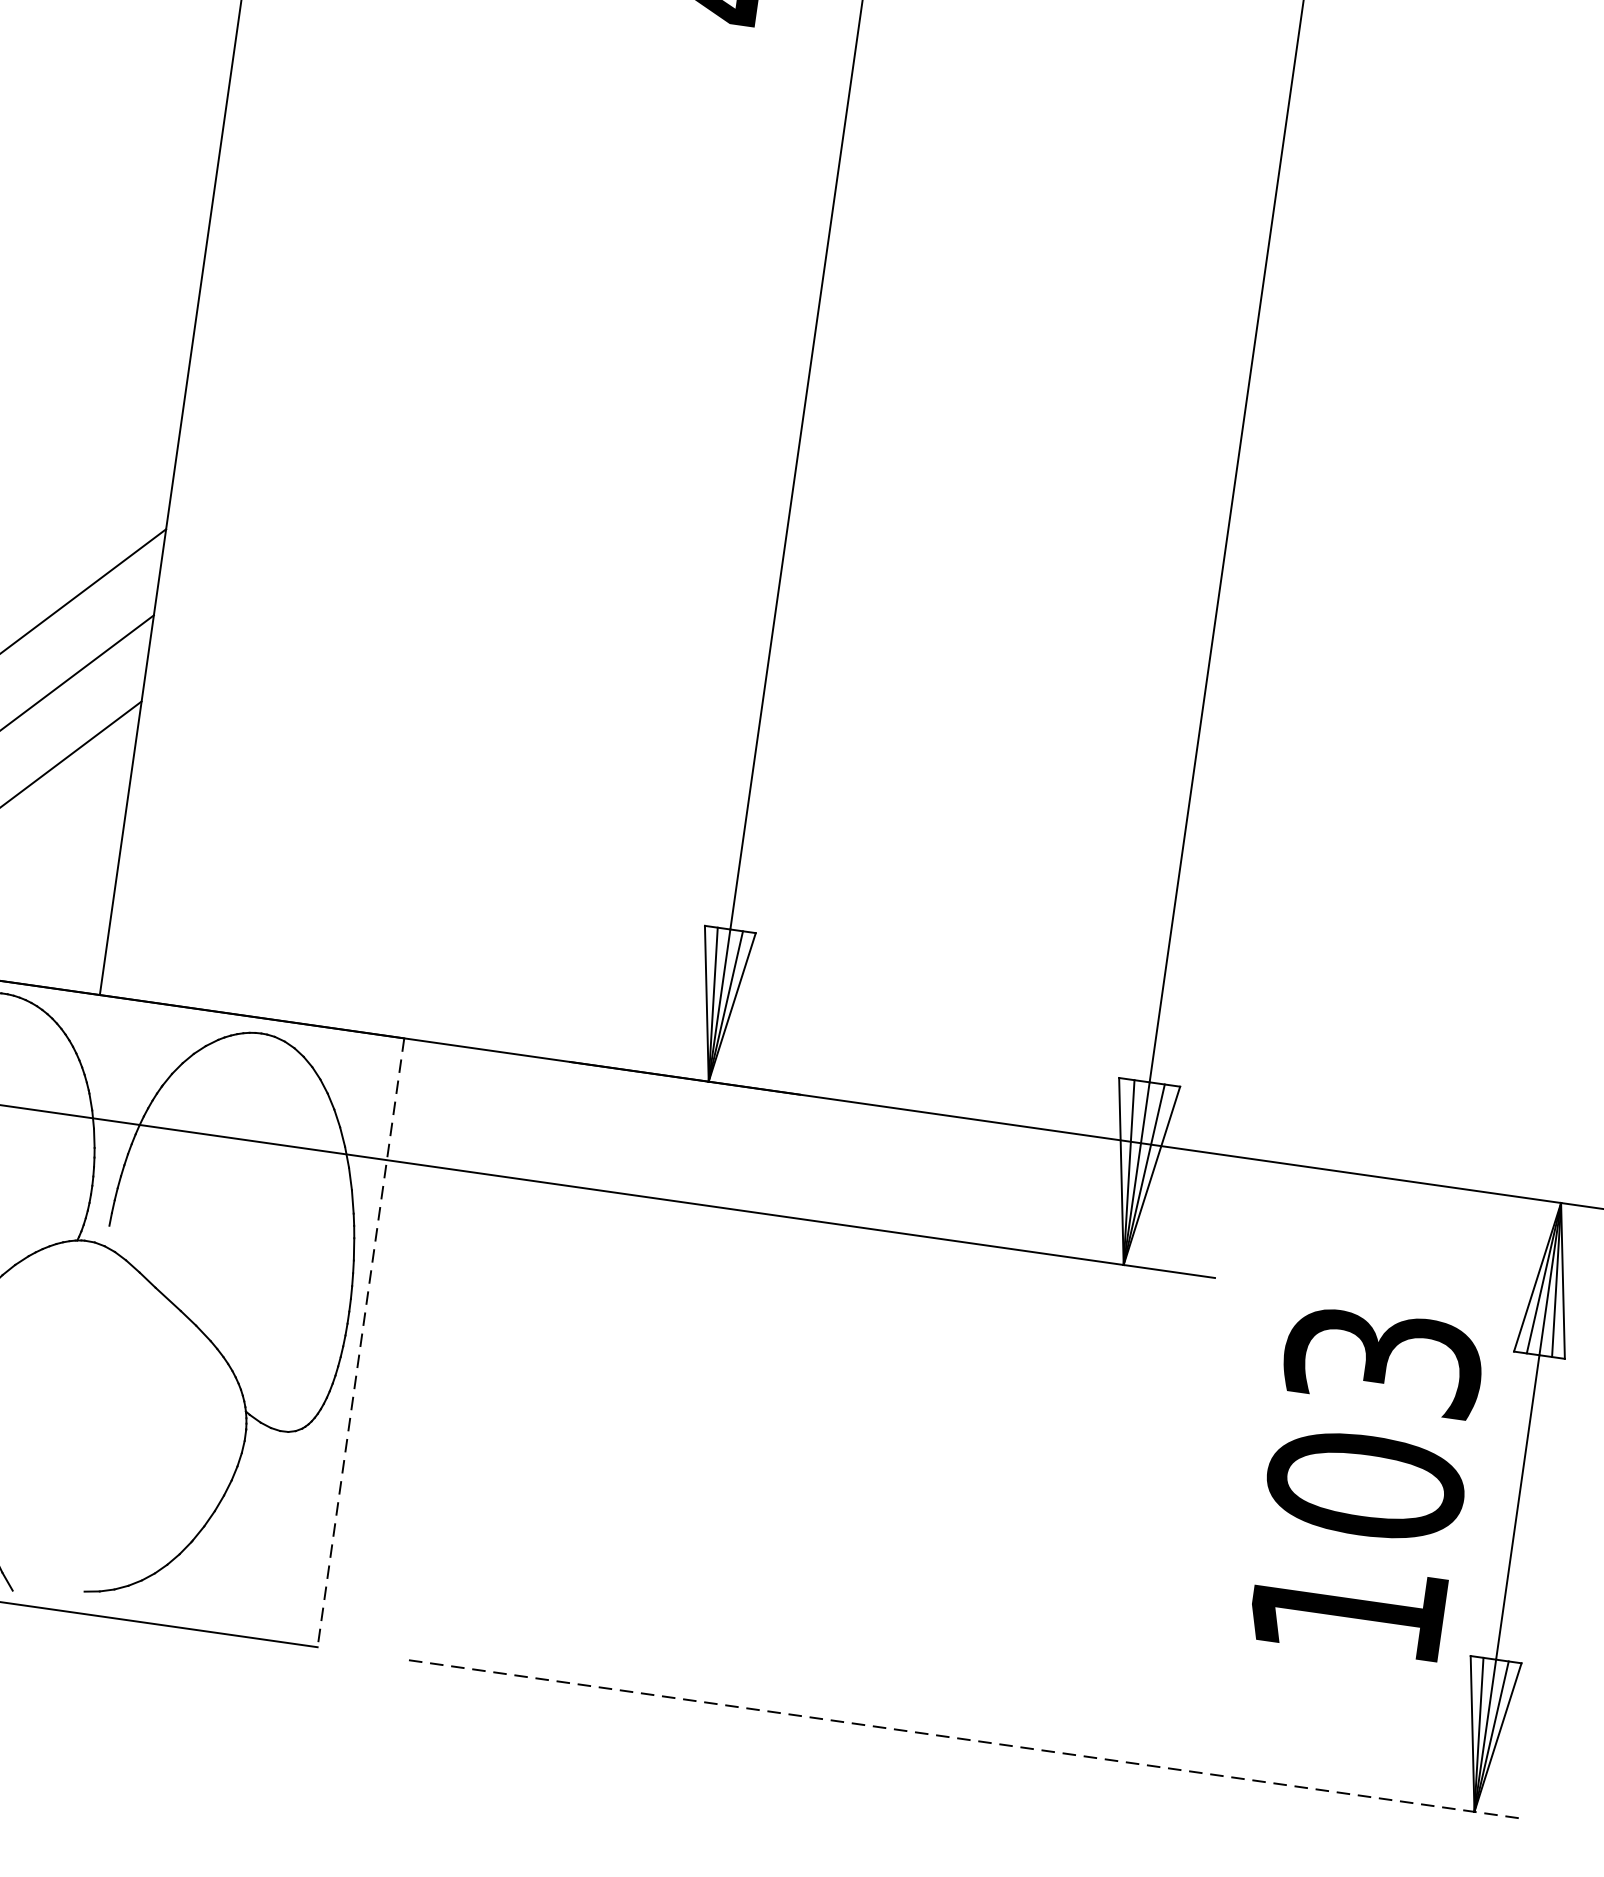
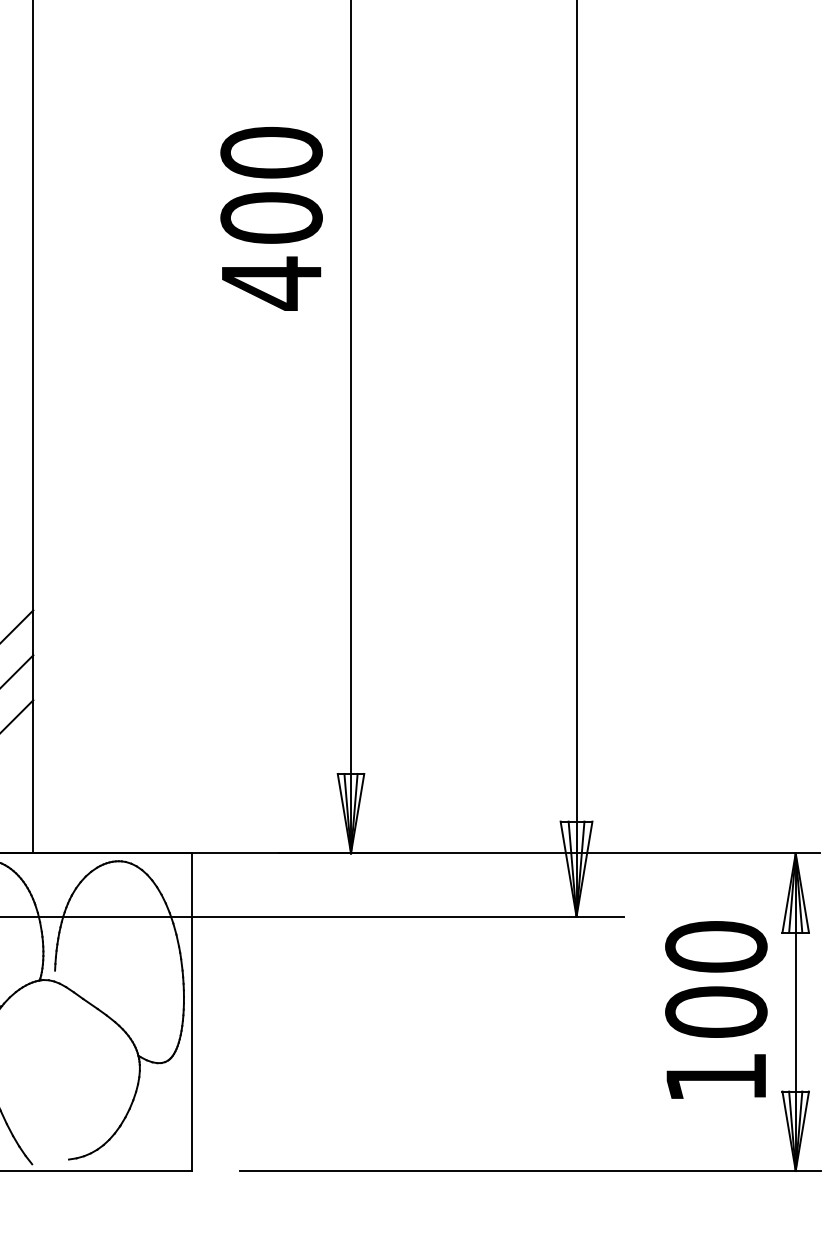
line: (361, 1343) -> (192, 1012), dashed -> solid
text: (1383, 1359) -> (716, 946), 103 -> 100
line: (965, 1740) -> (530, 1171), dashed -> solid

